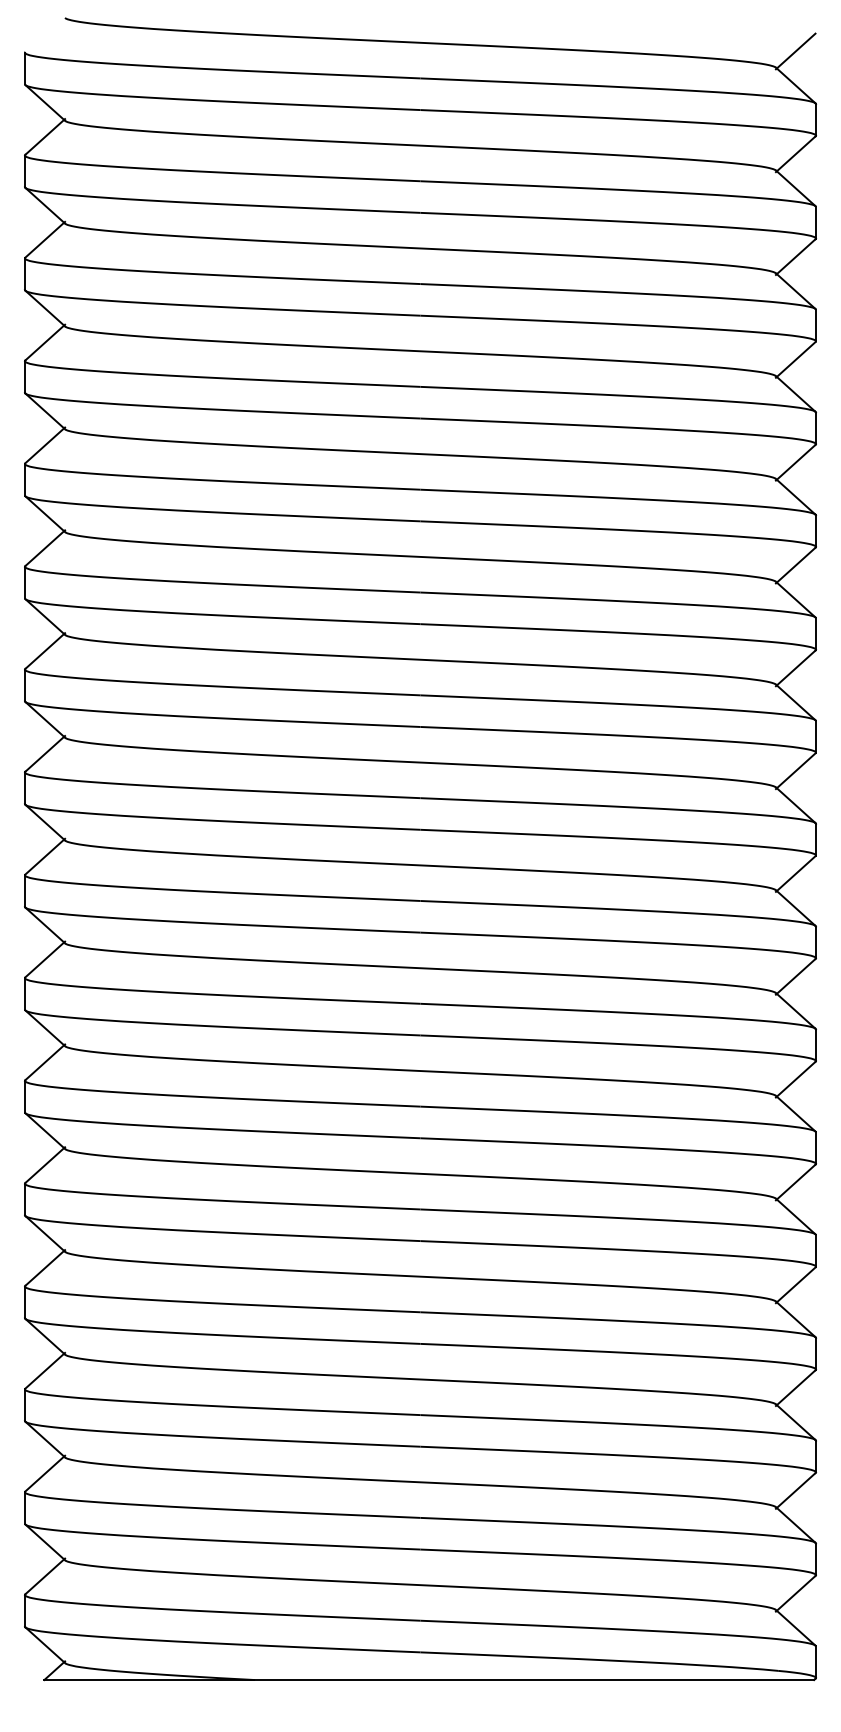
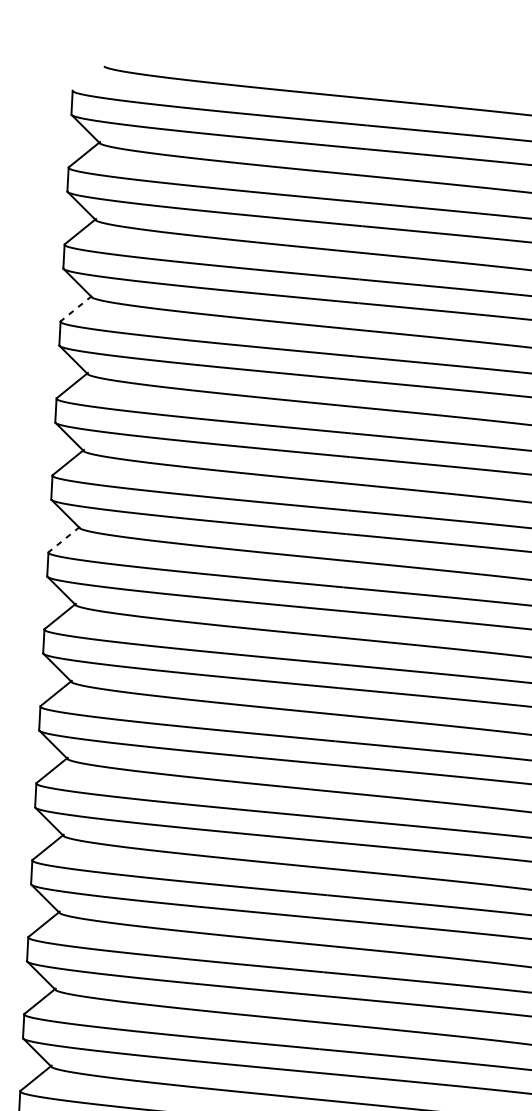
line: (45, 342) -> (76, 308), solid -> dashed
line: (45, 651) -> (64, 539), solid -> dashed

